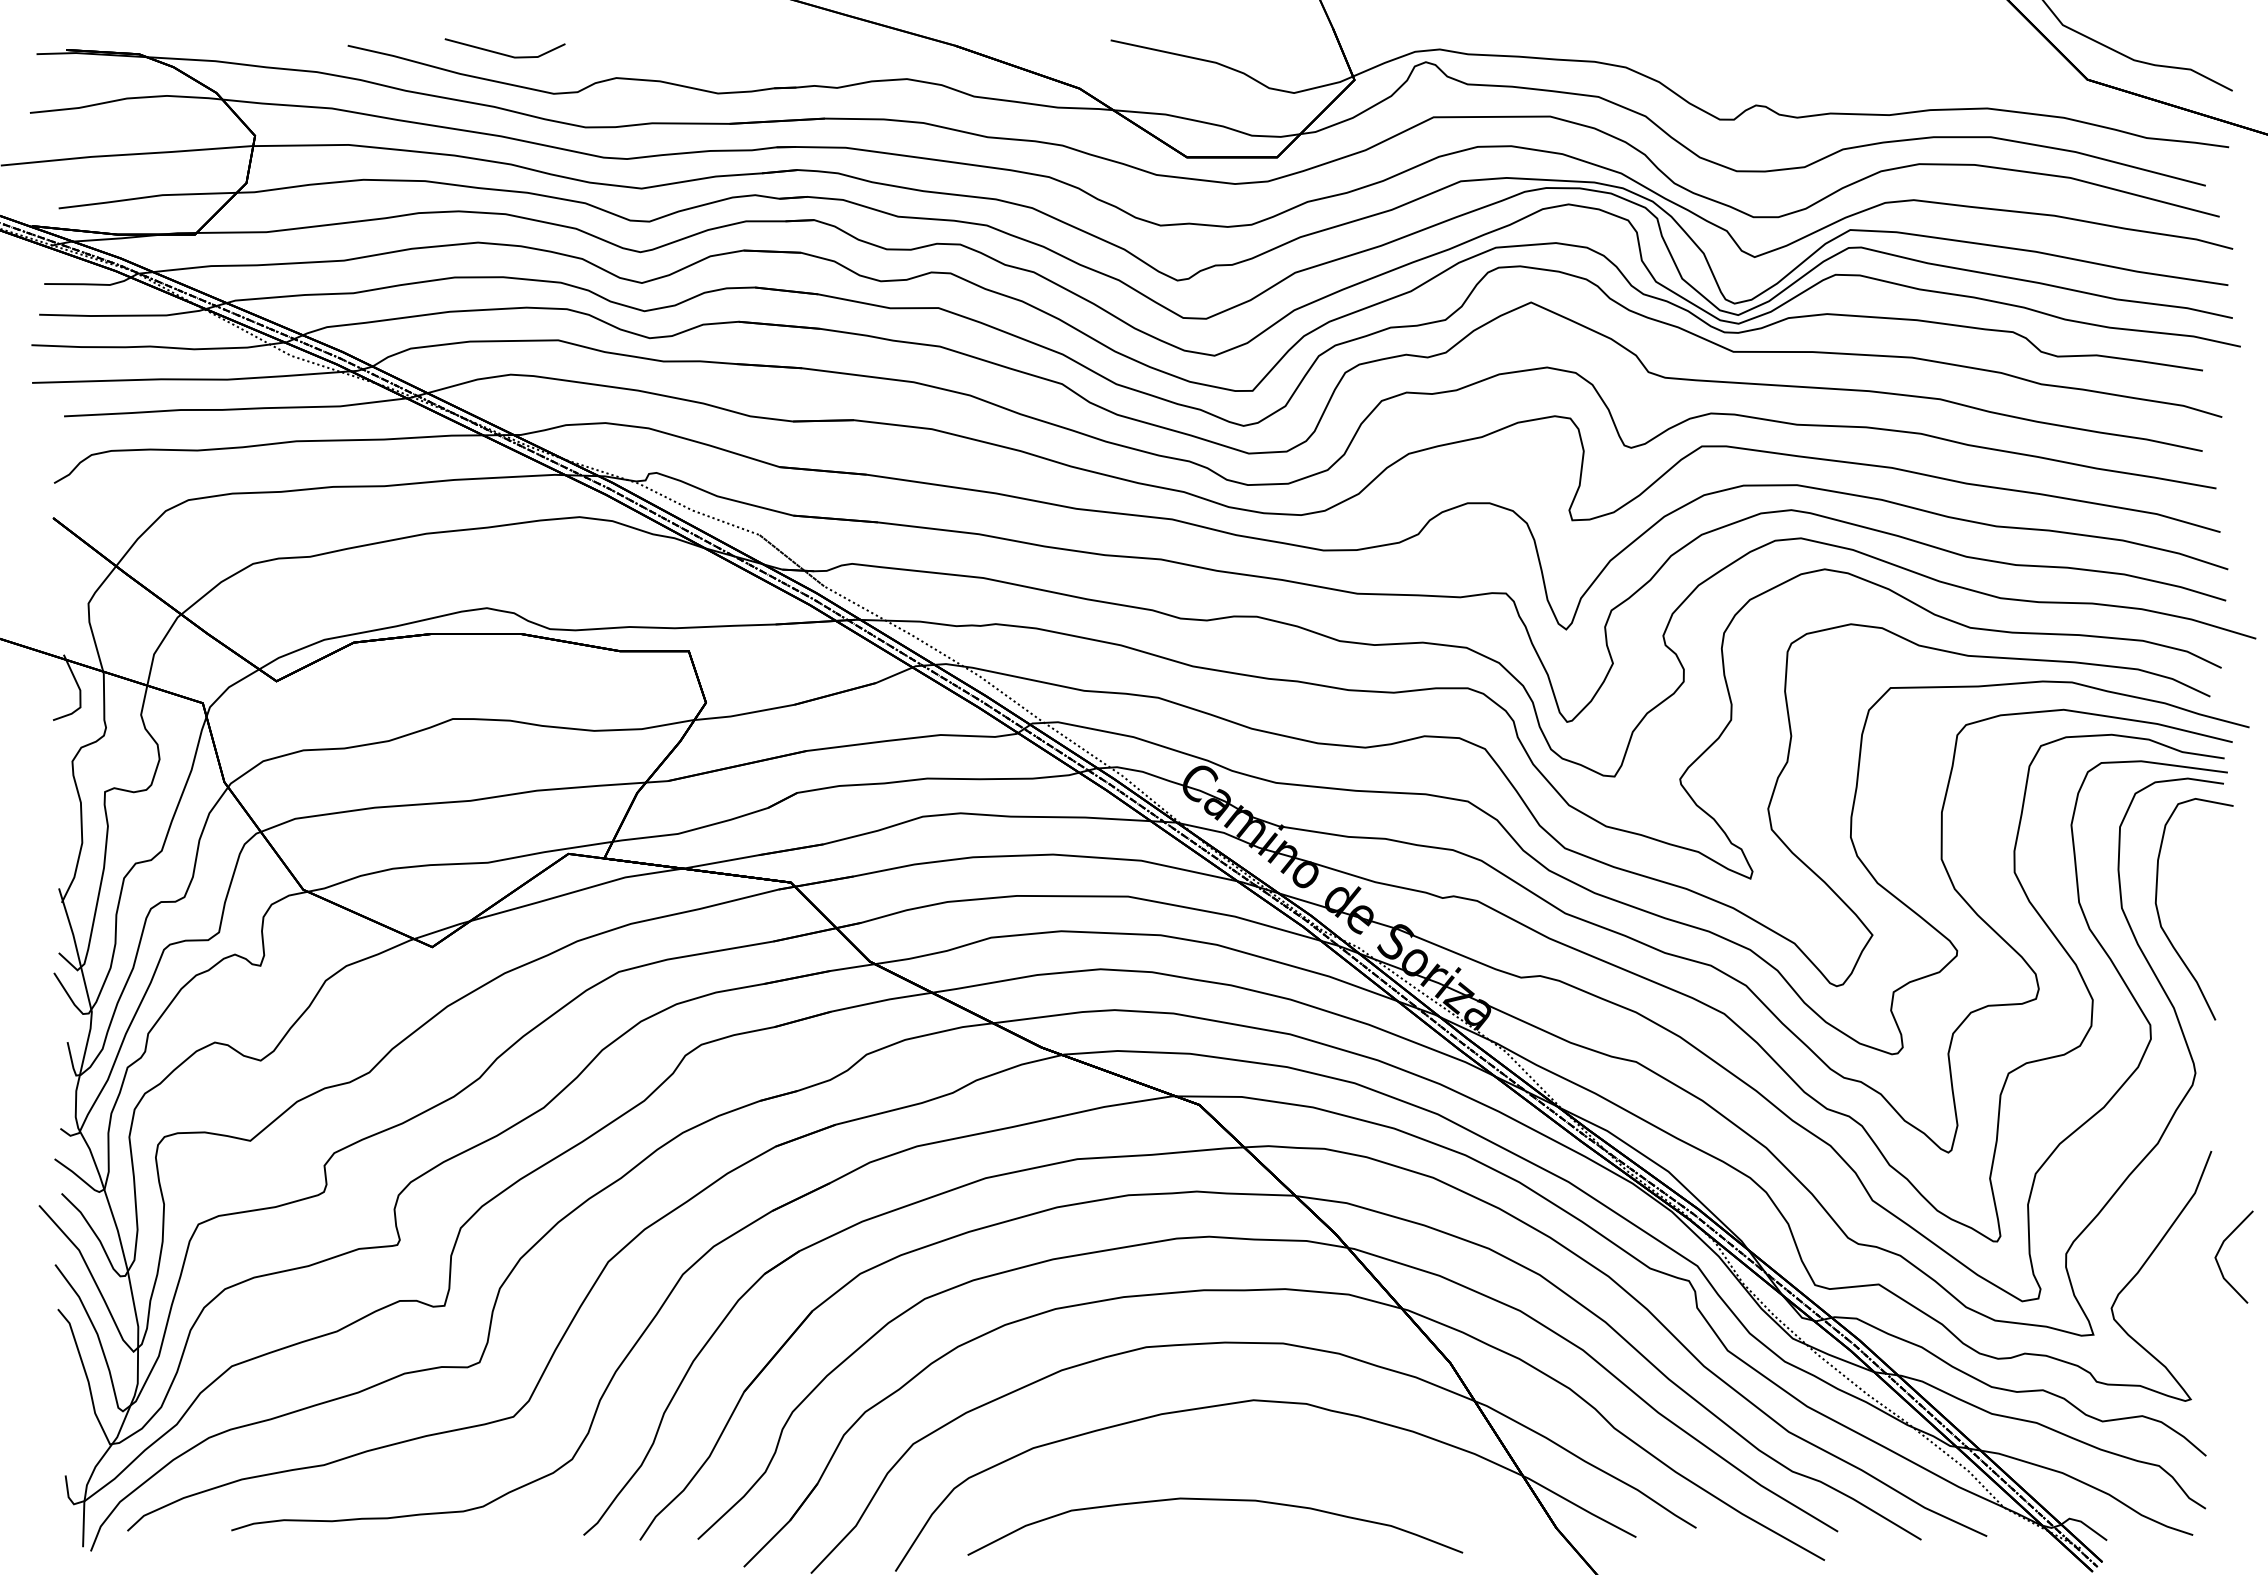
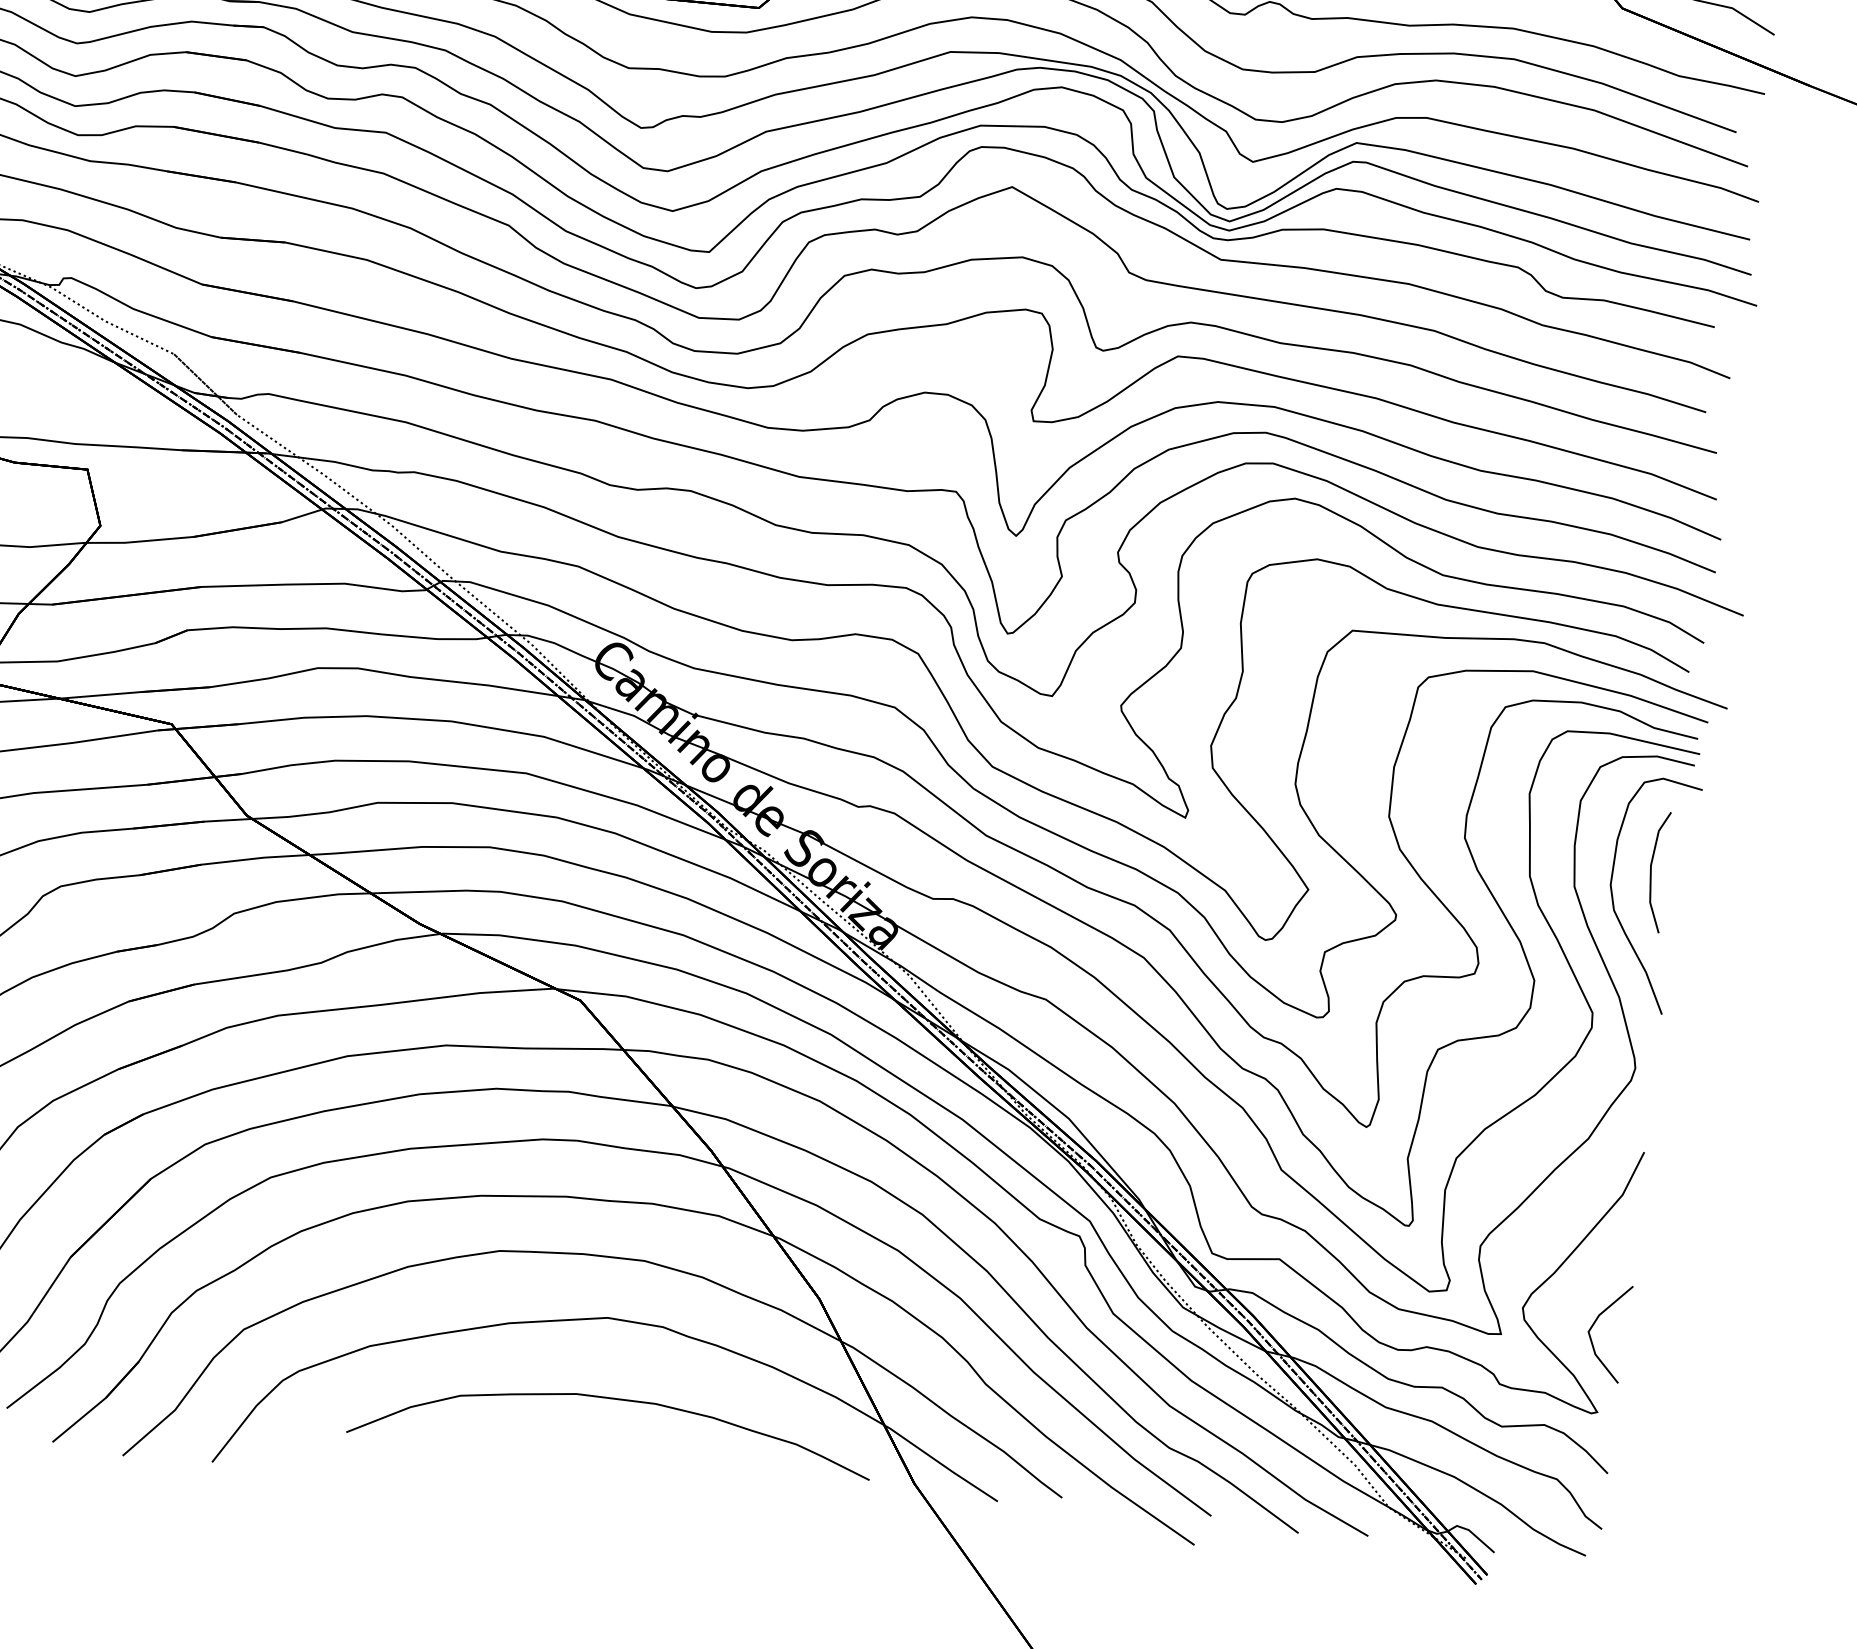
line: (2193, 886) -> (1652, 871), added
line: (2220, 1250) -> (1594, 1324), moved
curve: (1215, 1500) -> (613, 1399), moved

